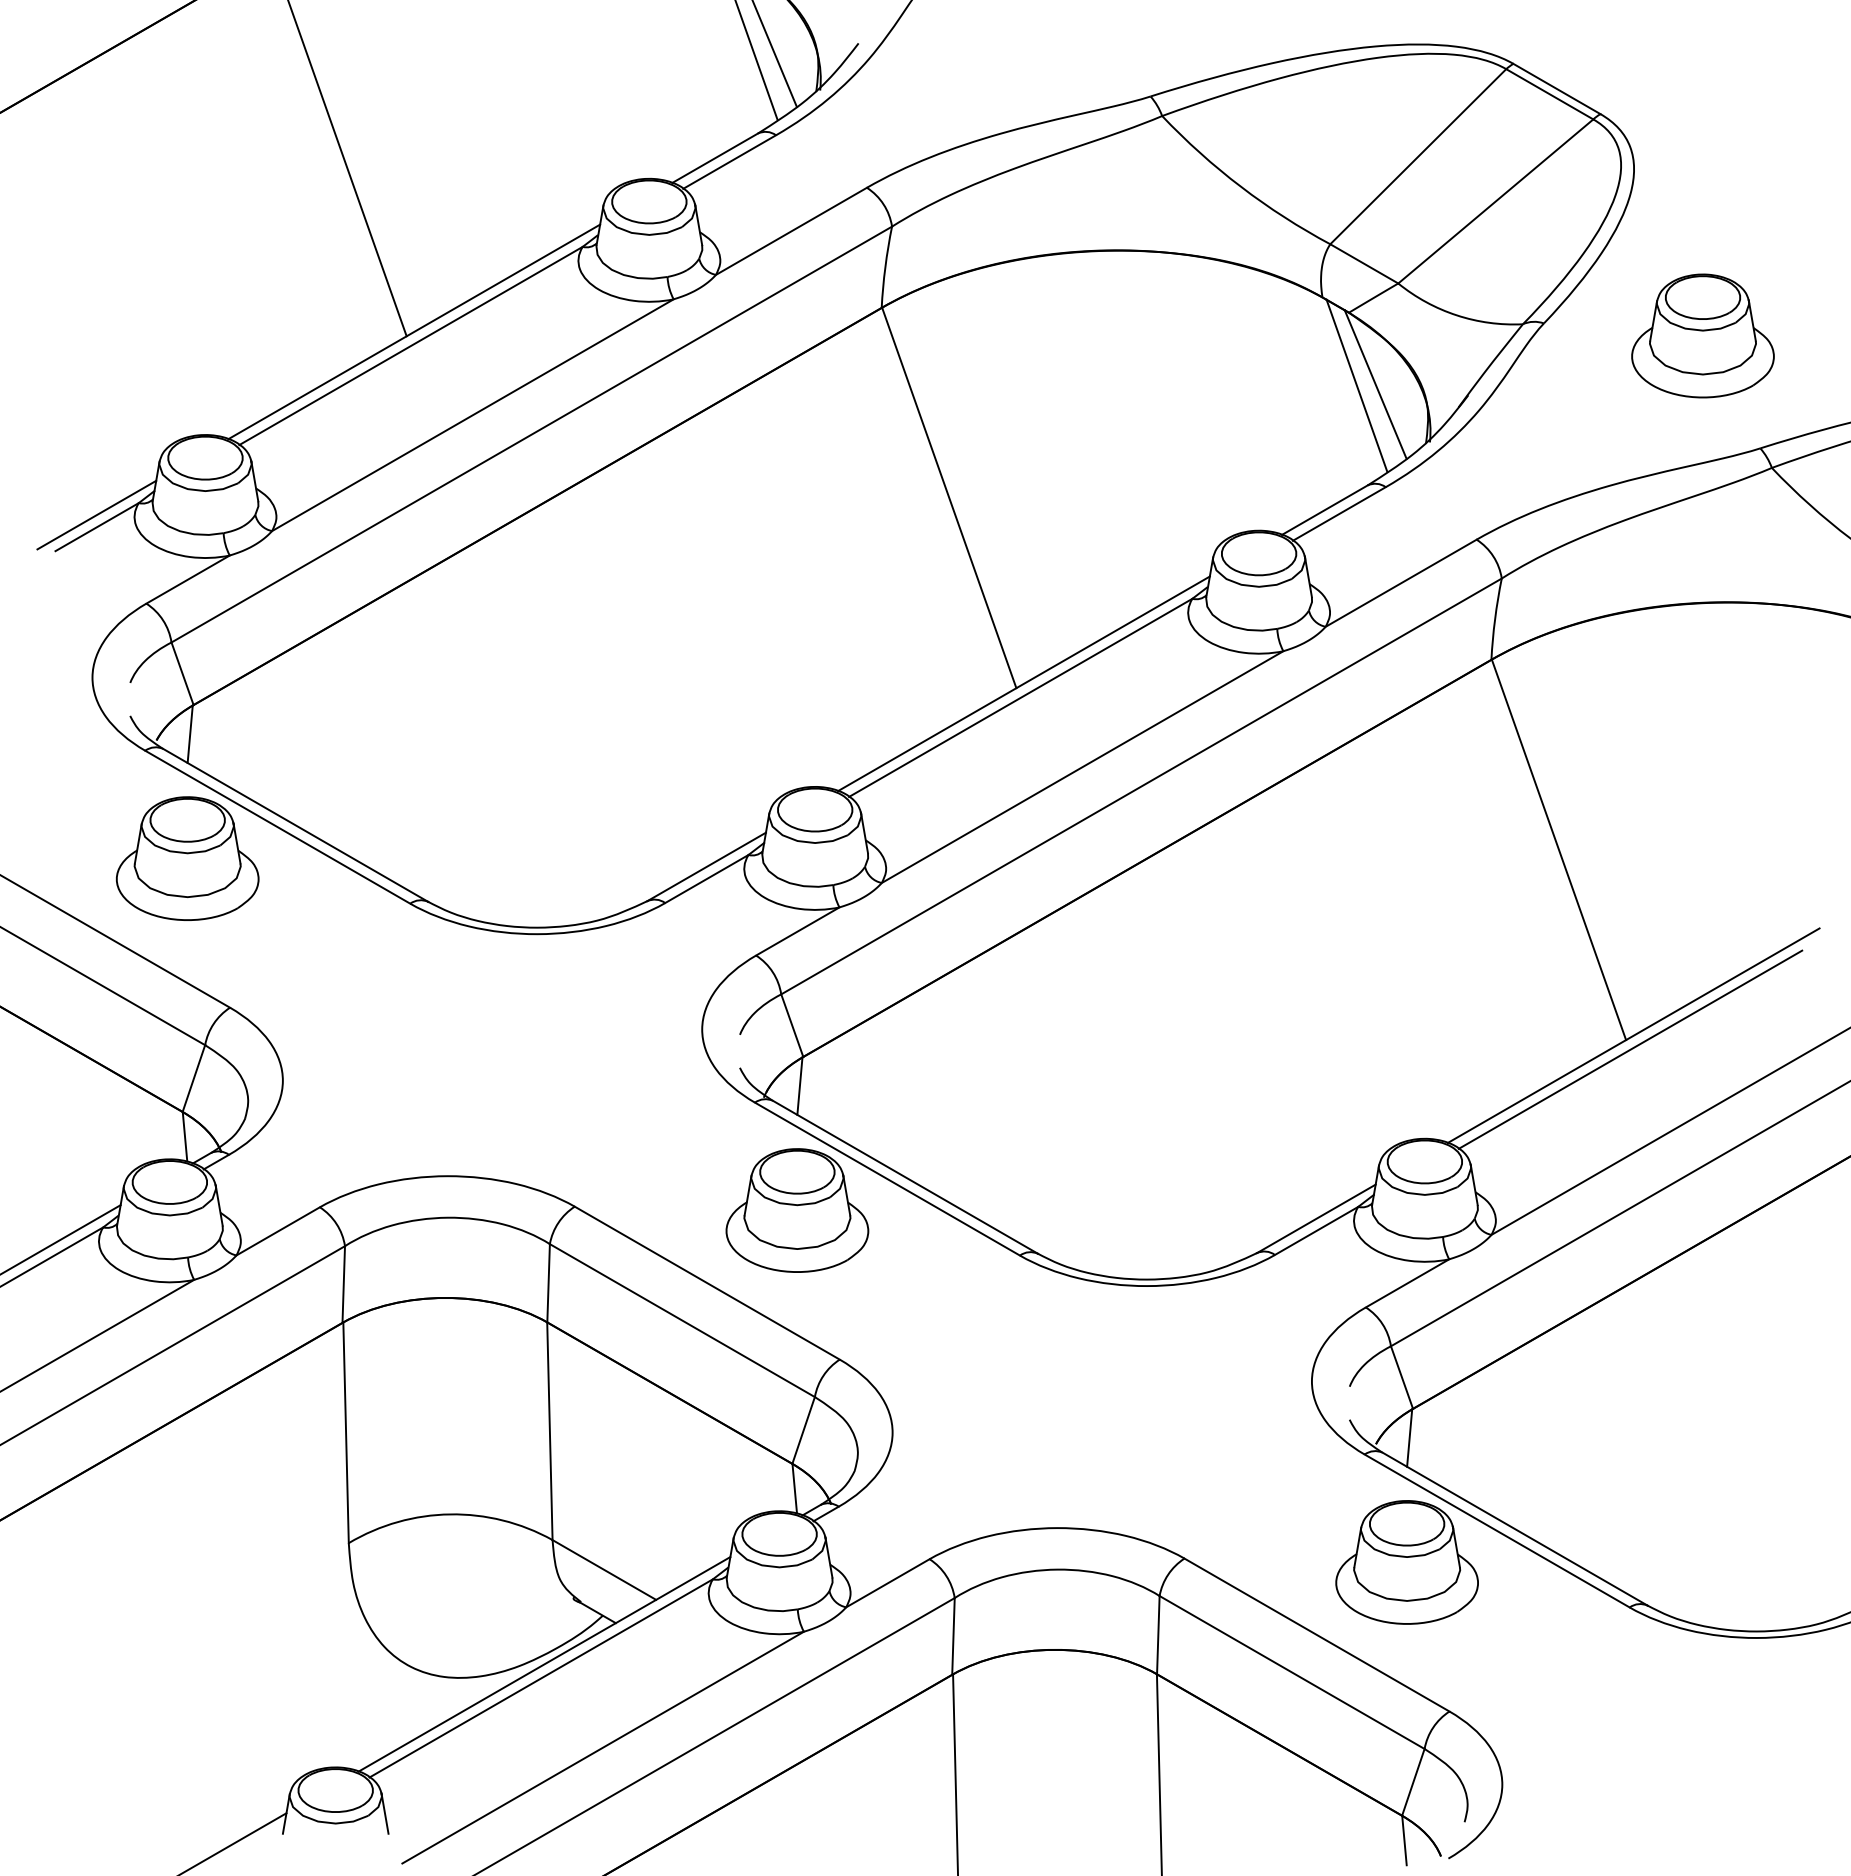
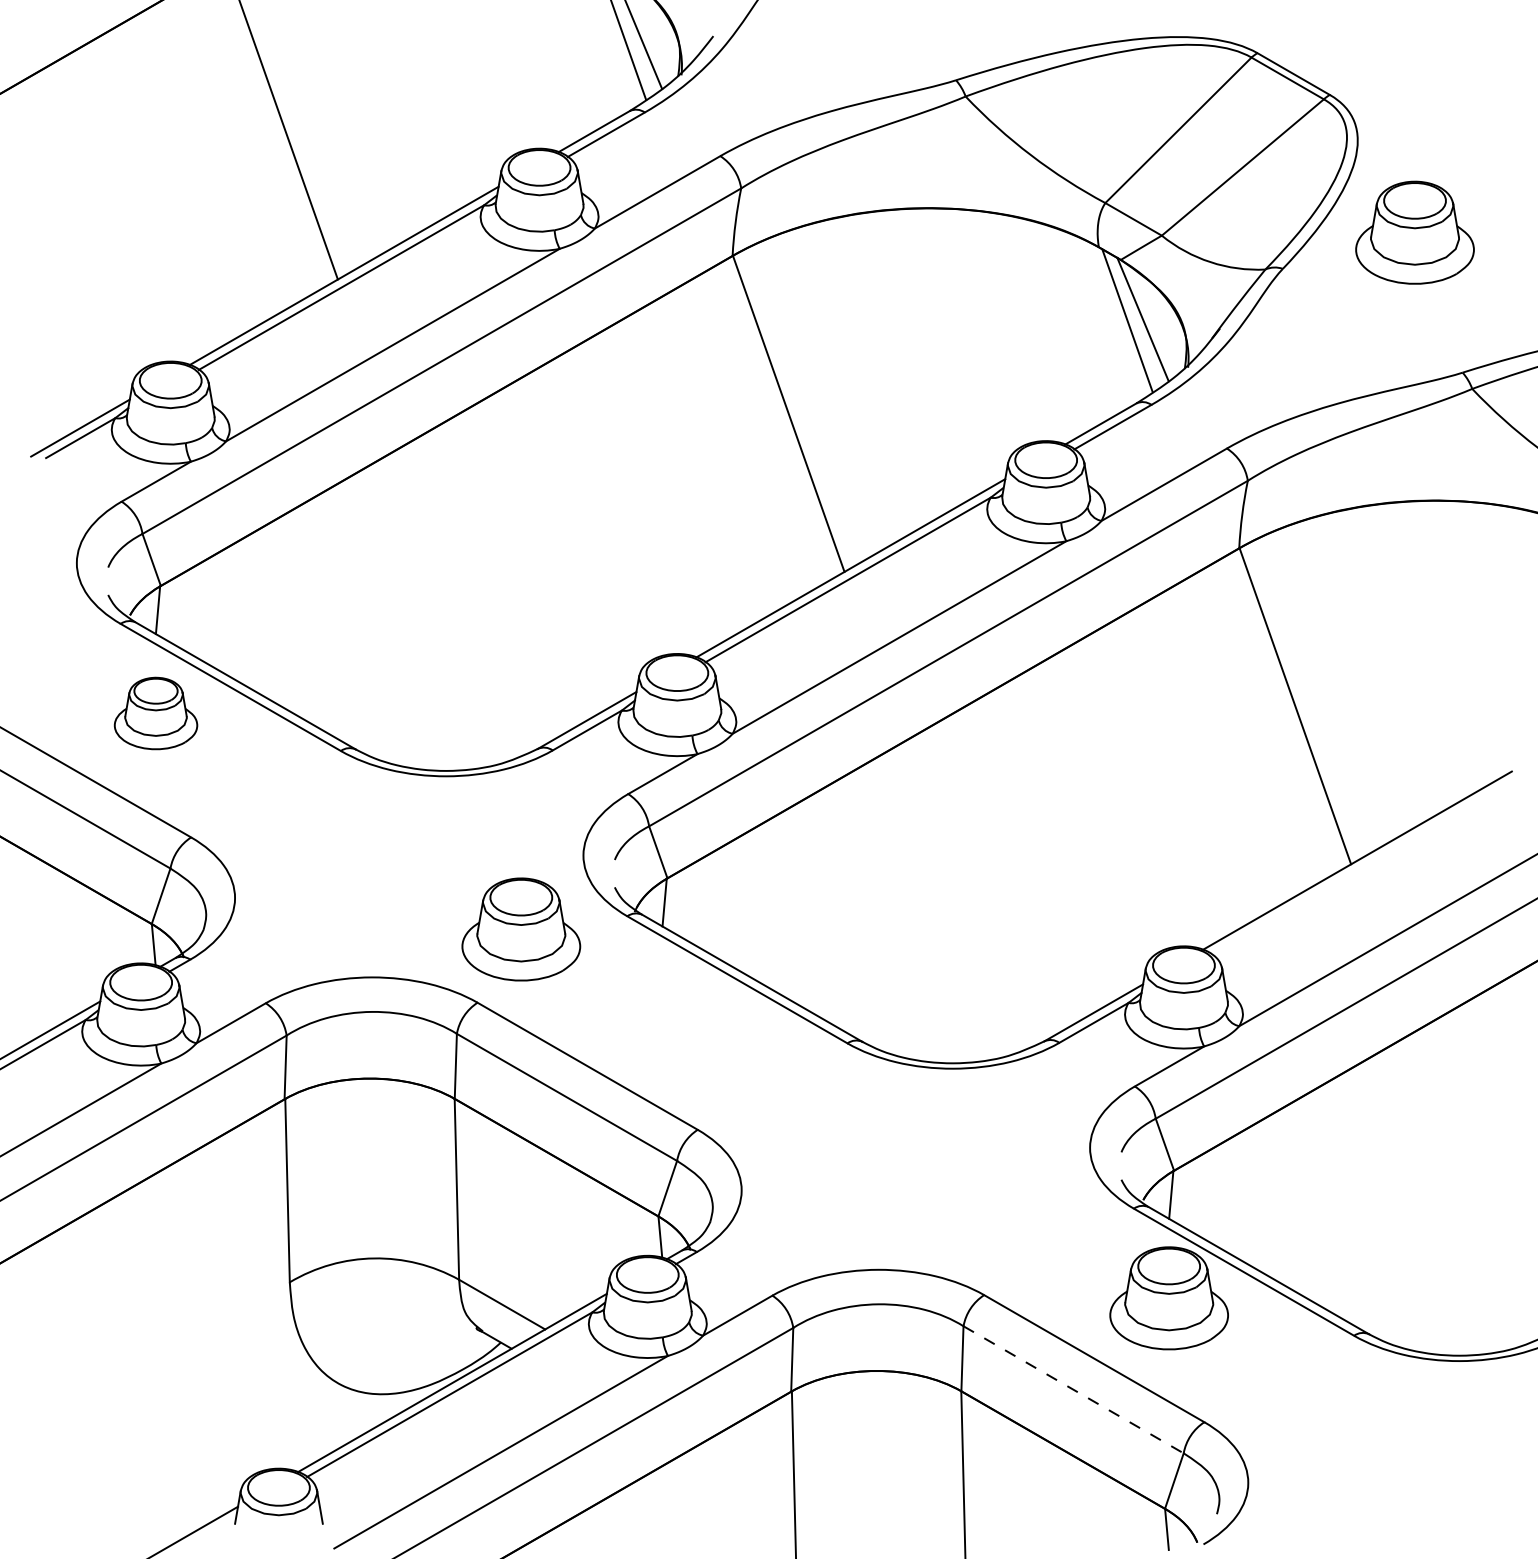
part: (1702, 335) -> (1414, 232), moved
part: (187, 858) -> (155, 713), size x0.7
line: (1630, 1049) -> (1354, 872), removed
part: (797, 1210) -> (521, 929), moved
line: (1292, 1672) -> (1073, 1389), solid -> dashed

